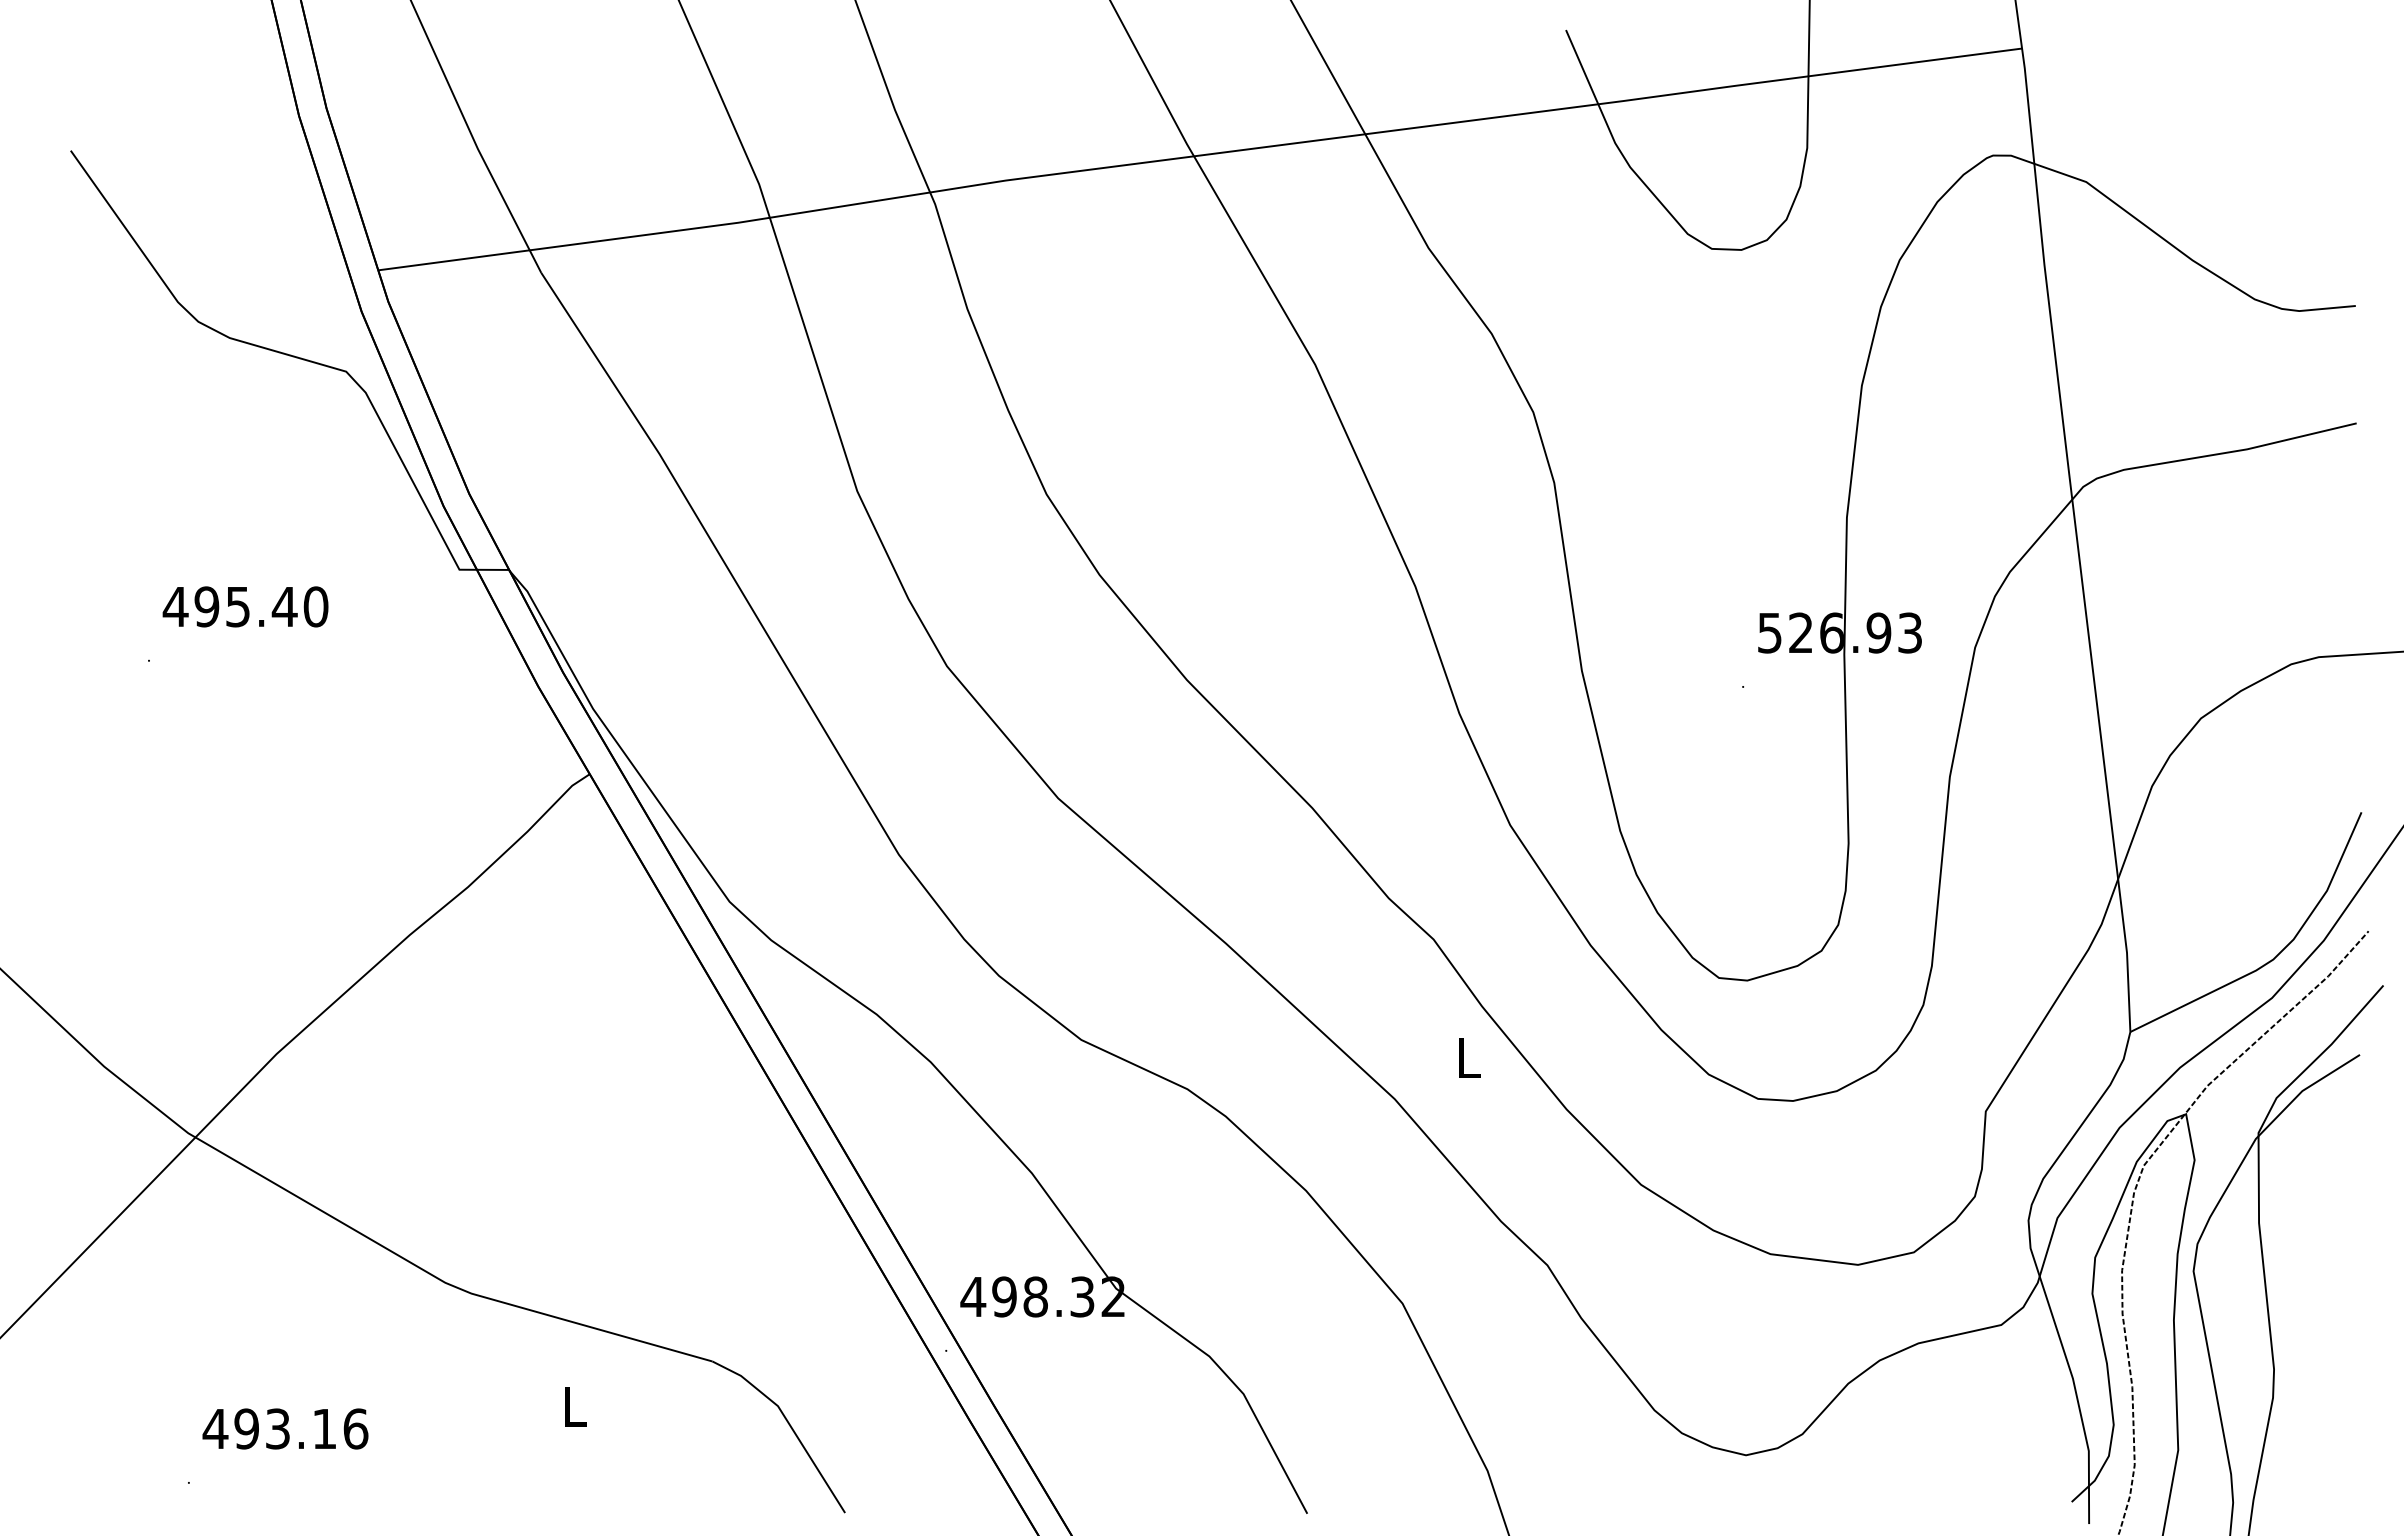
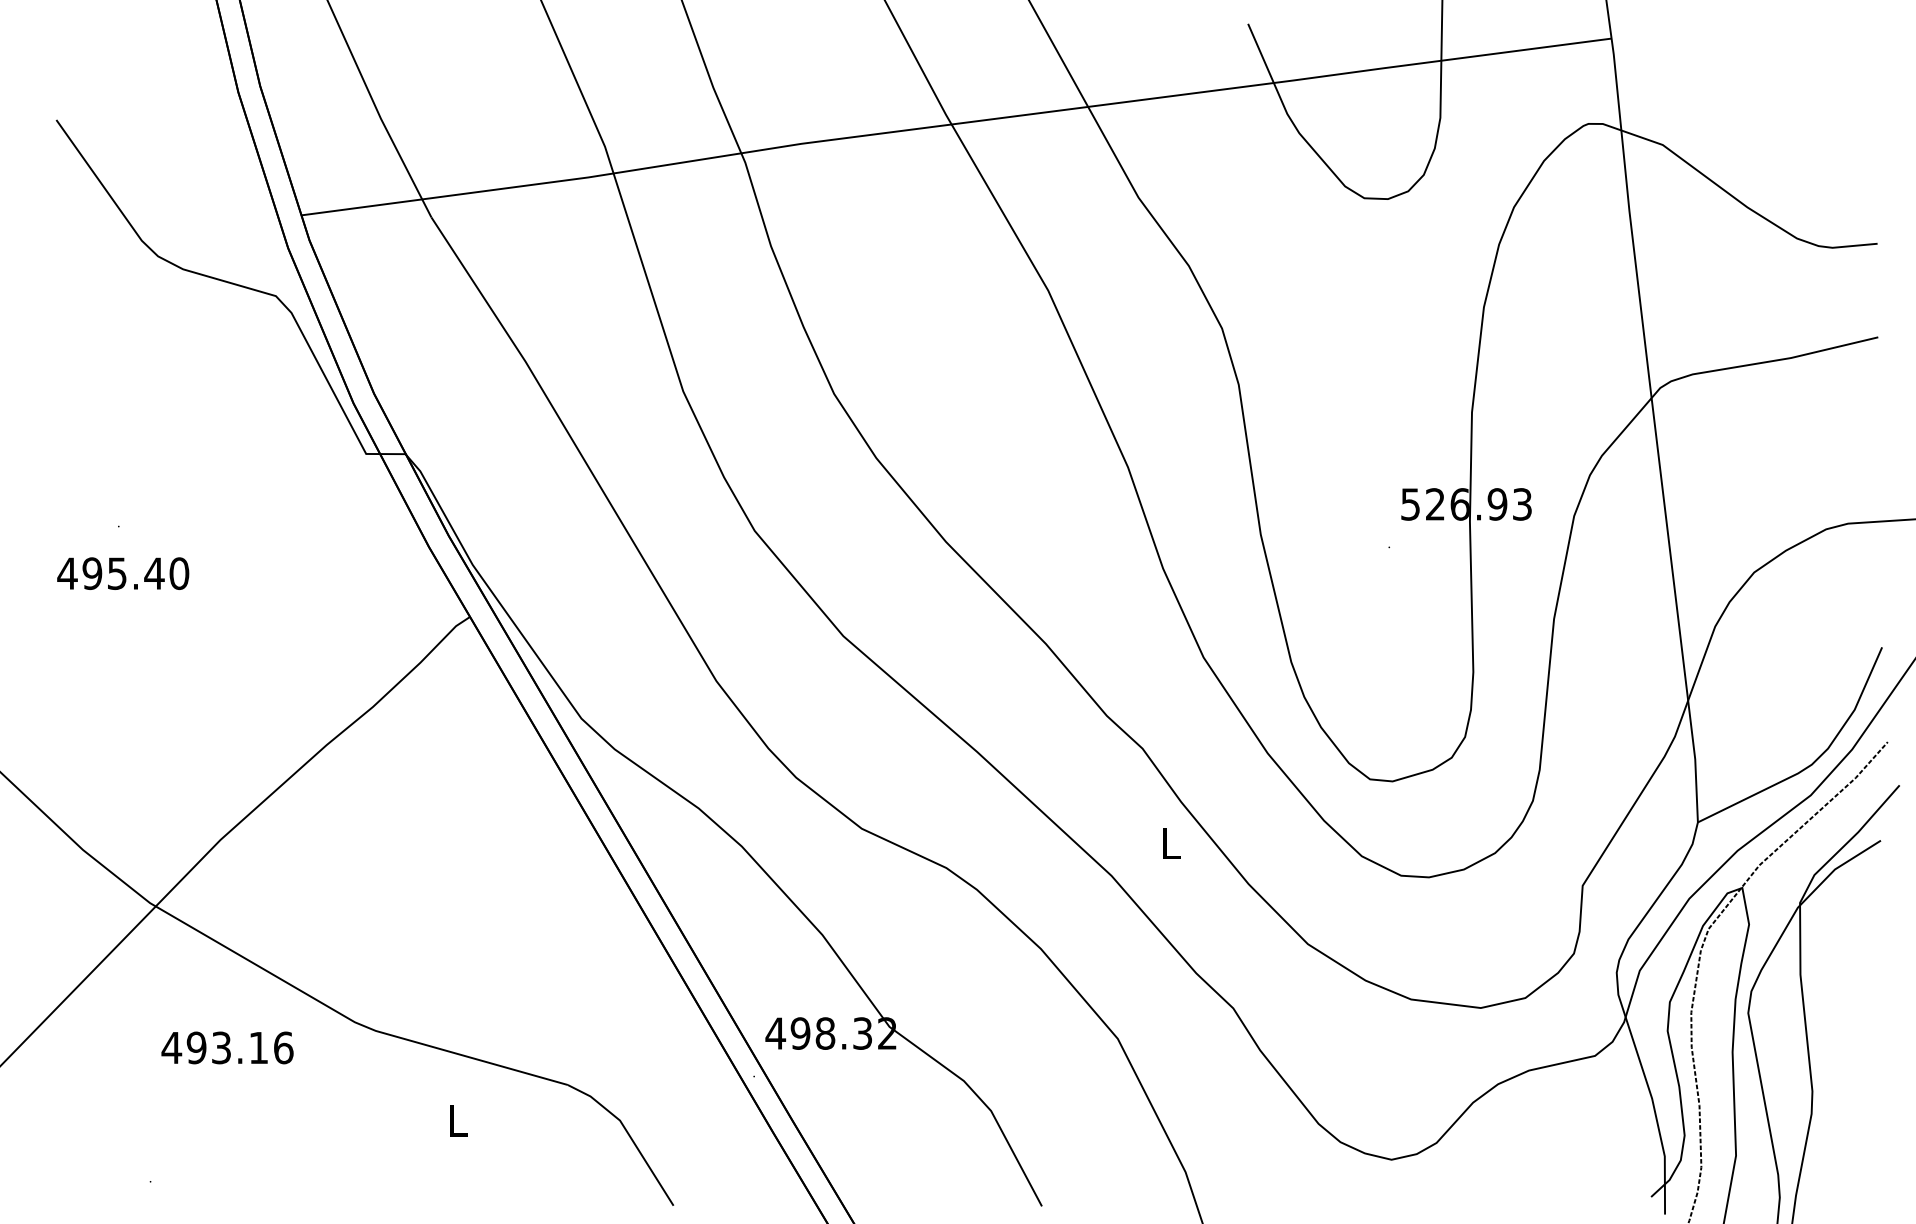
text: (245, 606) -> (123, 573), moved
text: (285, 1428) -> (227, 1047), moved

